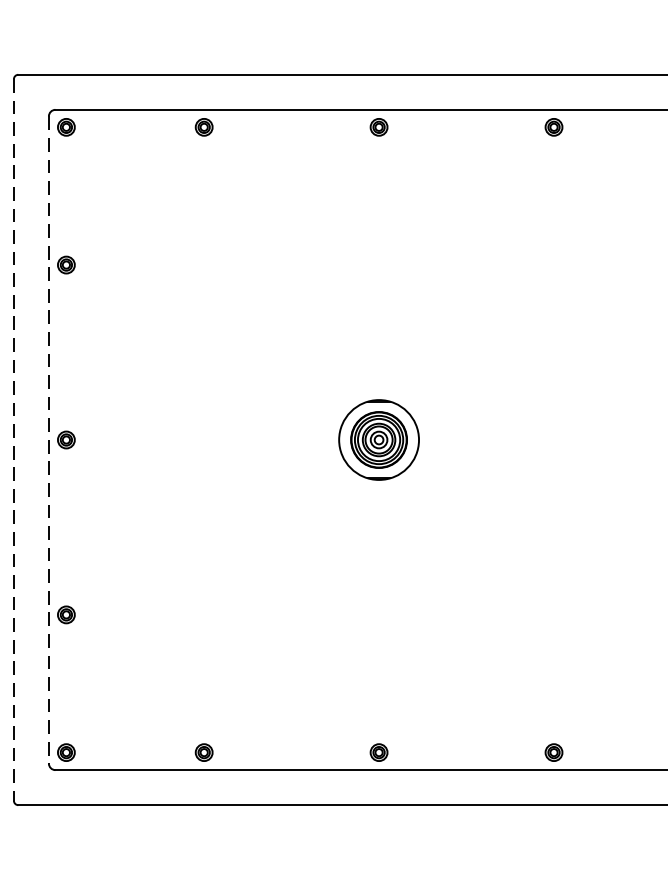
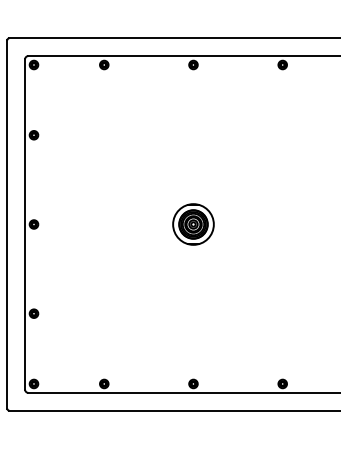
line: (14, 440) -> (7, 224), dashed -> solid
line: (49, 440) -> (25, 224), dashed -> solid

